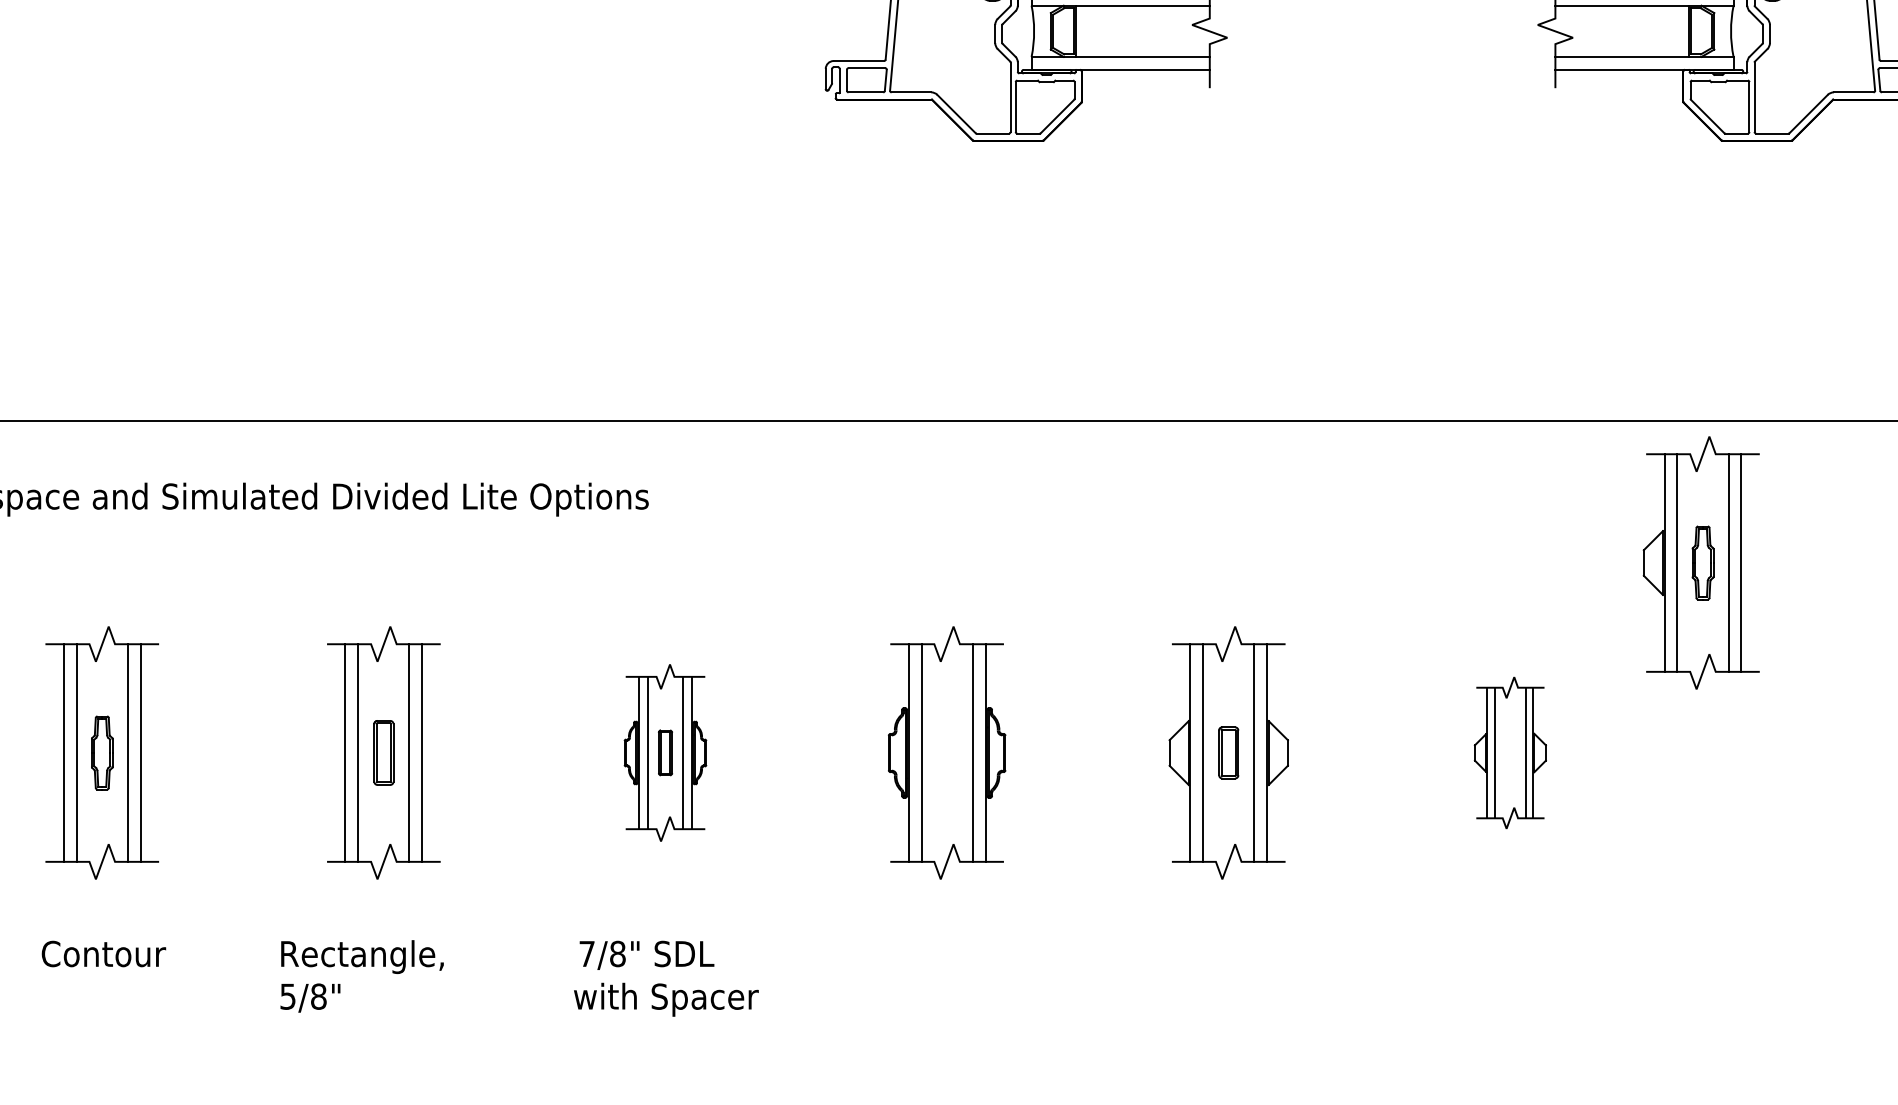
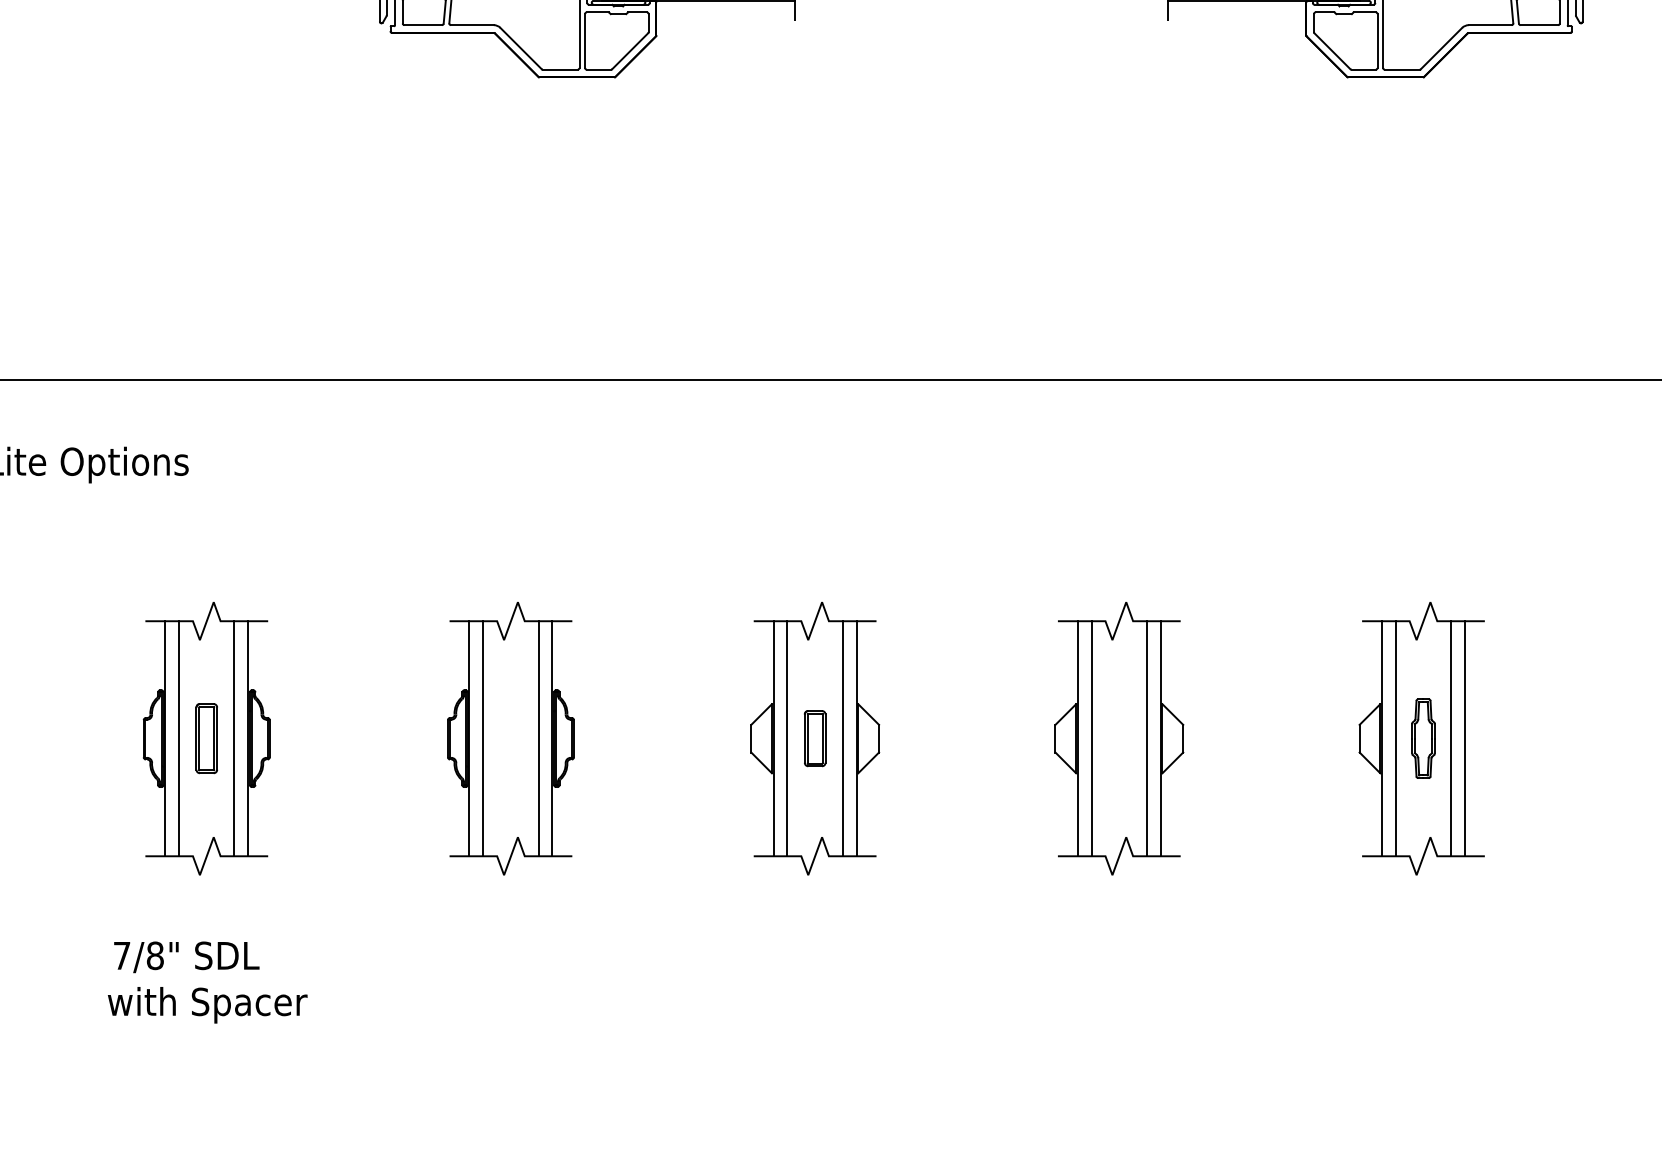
part: (1700, 562) -> (1420, 738), moved
part: (665, 752) -> (206, 738), size x1.43
part: (1510, 752) -> (1119, 738), size x1.67

